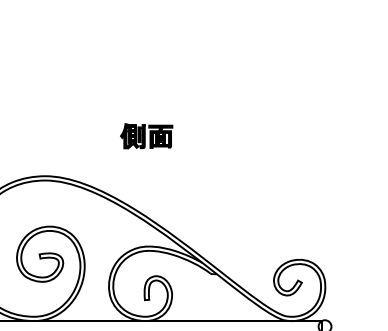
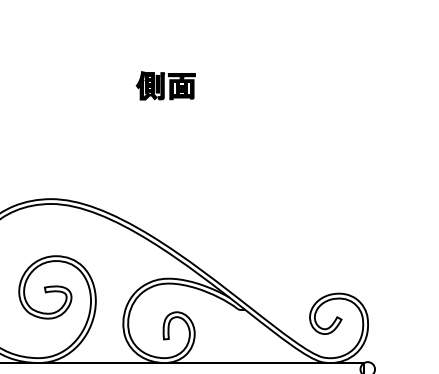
part: (146, 135) -> (165, 85), moved

